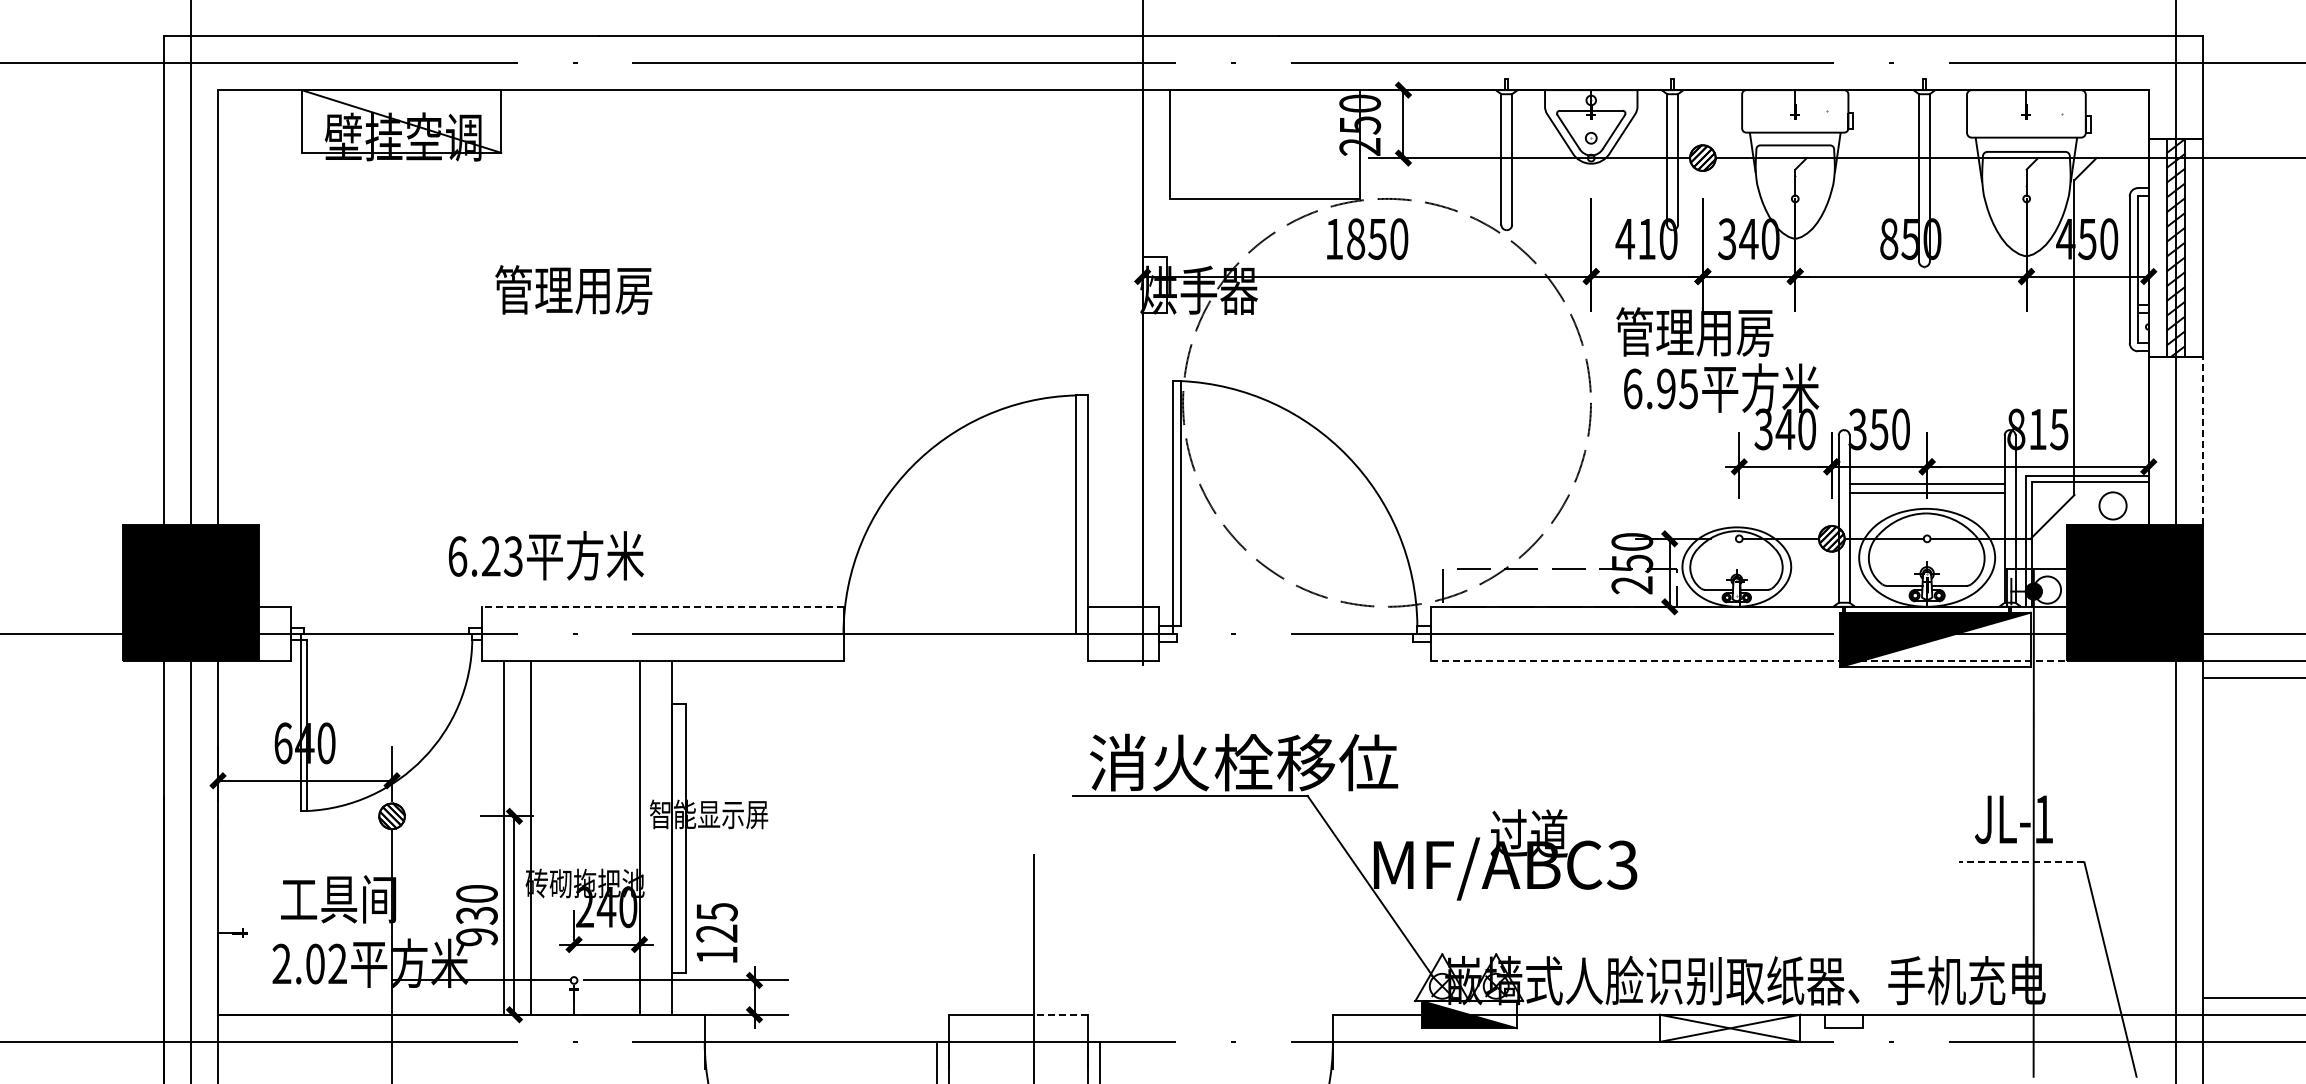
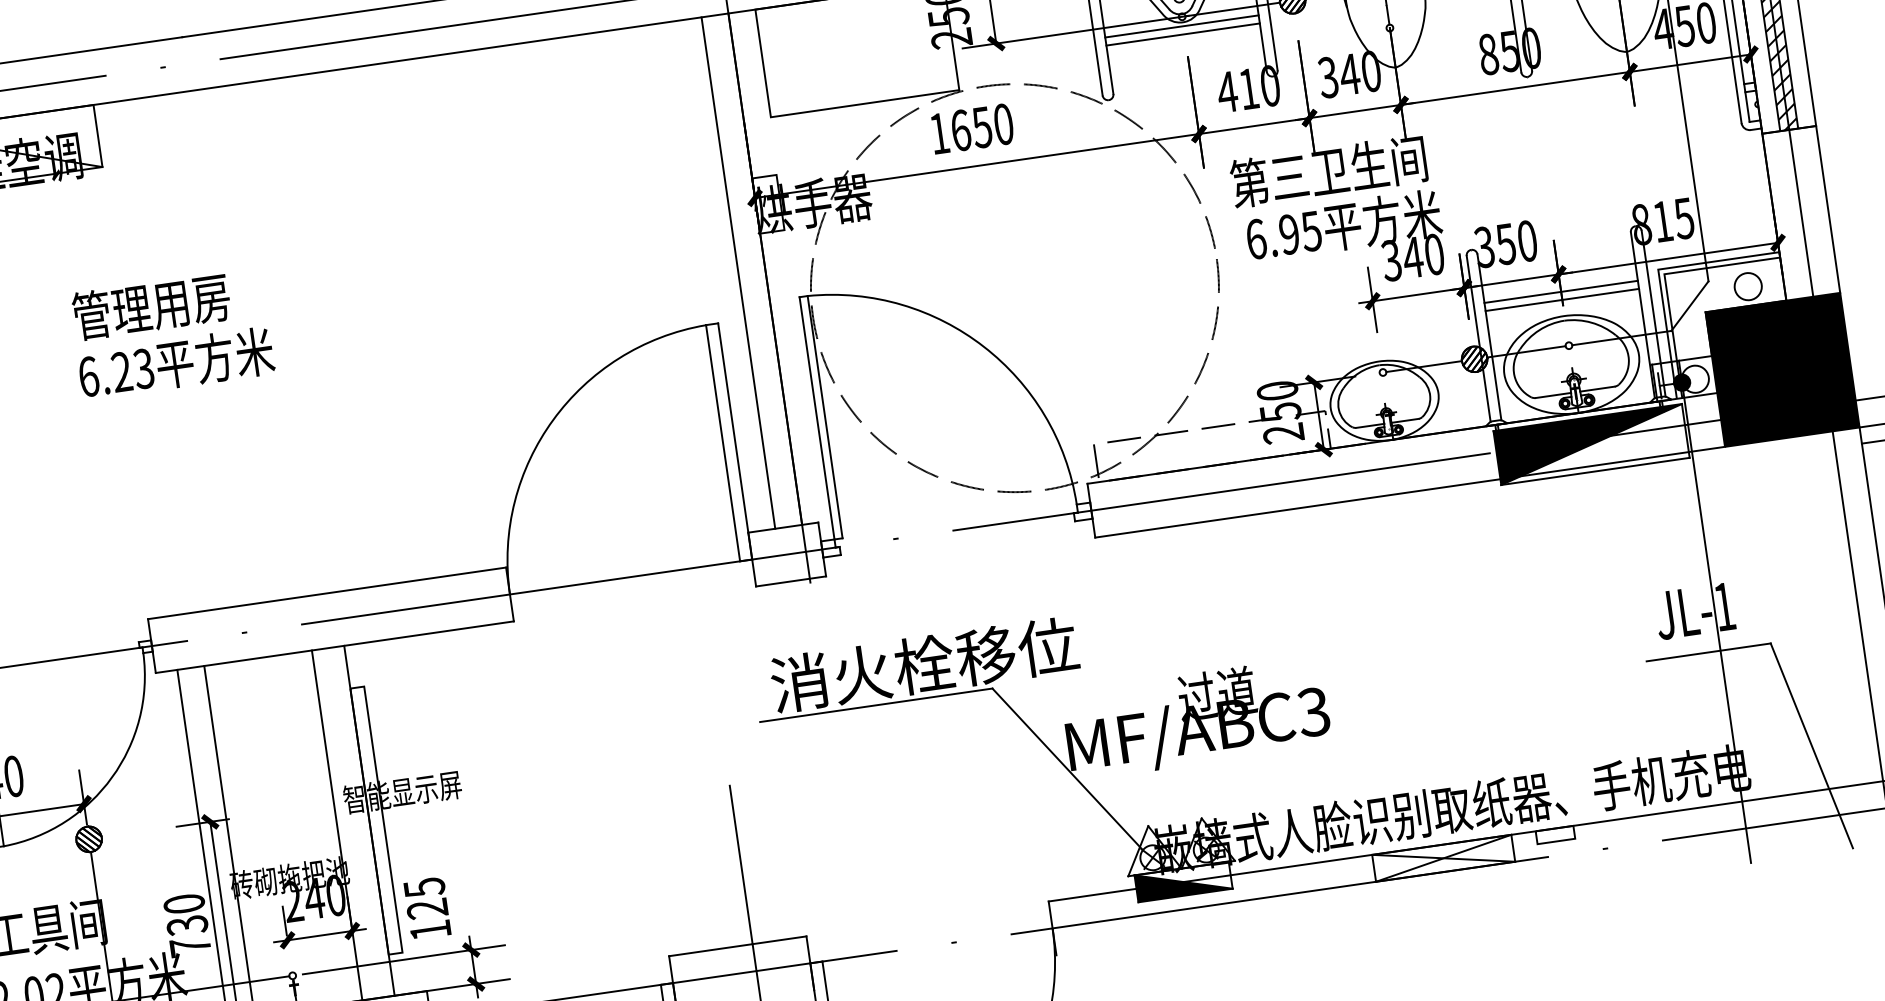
line: (1589, 167) -> (1181, 26), added
line: (1589, 175) -> (1182, 34), added
text: (1356, 238) -> (961, 129), 1850 -> 1650
text: (573, 289) -> (151, 306), moved
text: (1714, 331) -> (1328, 170), 管理用房 -> 第三卫生间
line: (1115, 348) -> (738, 273), added
line: (2203, 440) -> (1828, 208), dashed -> solid
text: (545, 555) -> (175, 363), moved
line: (662, 606) -> (326, 593), dashed -> solid
line: (1749, 661) -> (1410, 492), dashed -> solid
line: (2021, 862) -> (1708, 652), dashed -> solid
text: (476, 937) -> (189, 947), 930 -> 730
line: (1060, 1014) -> (778, 940), dashed -> solid

